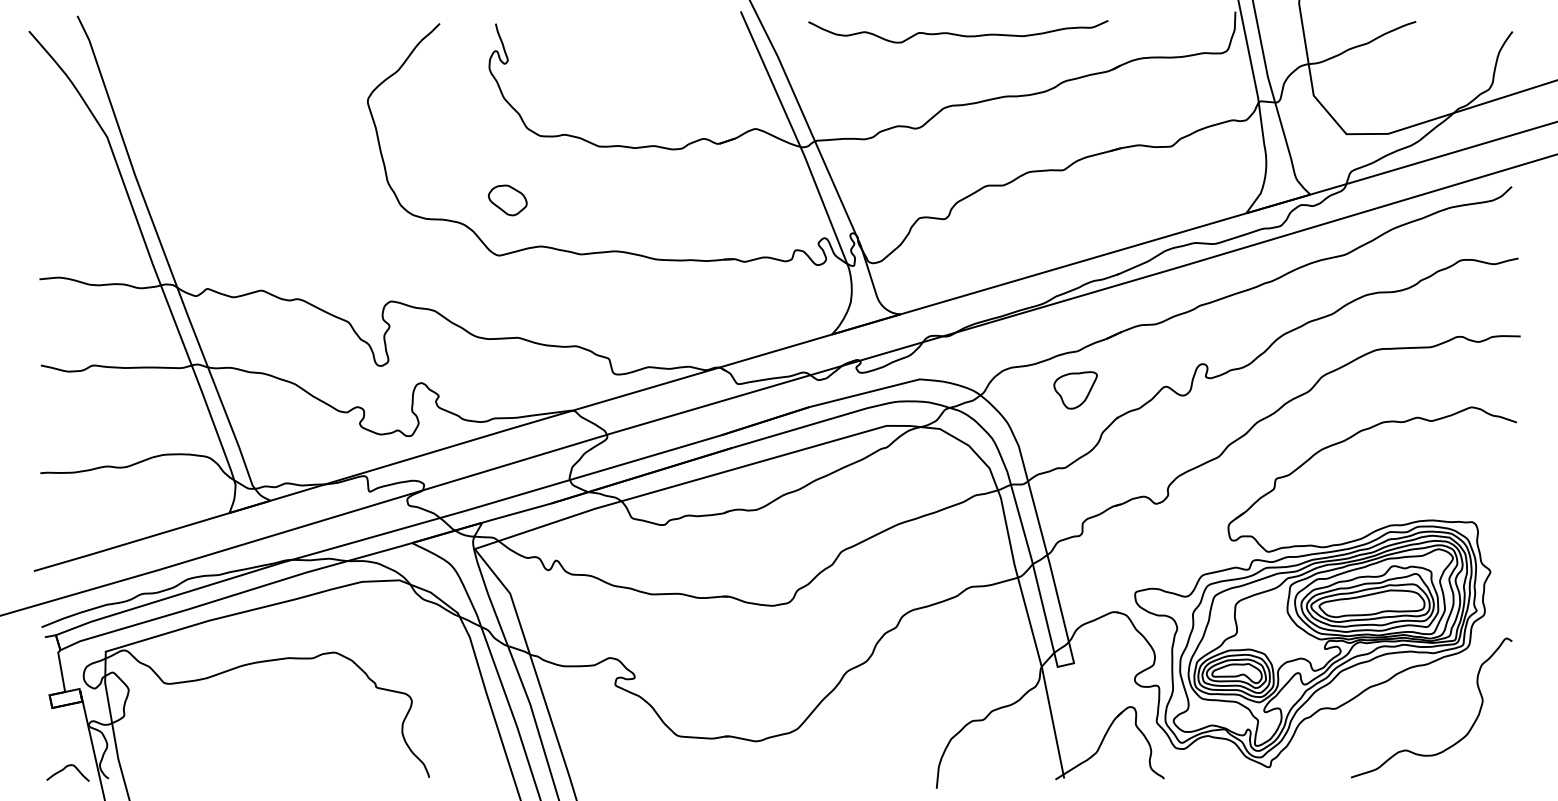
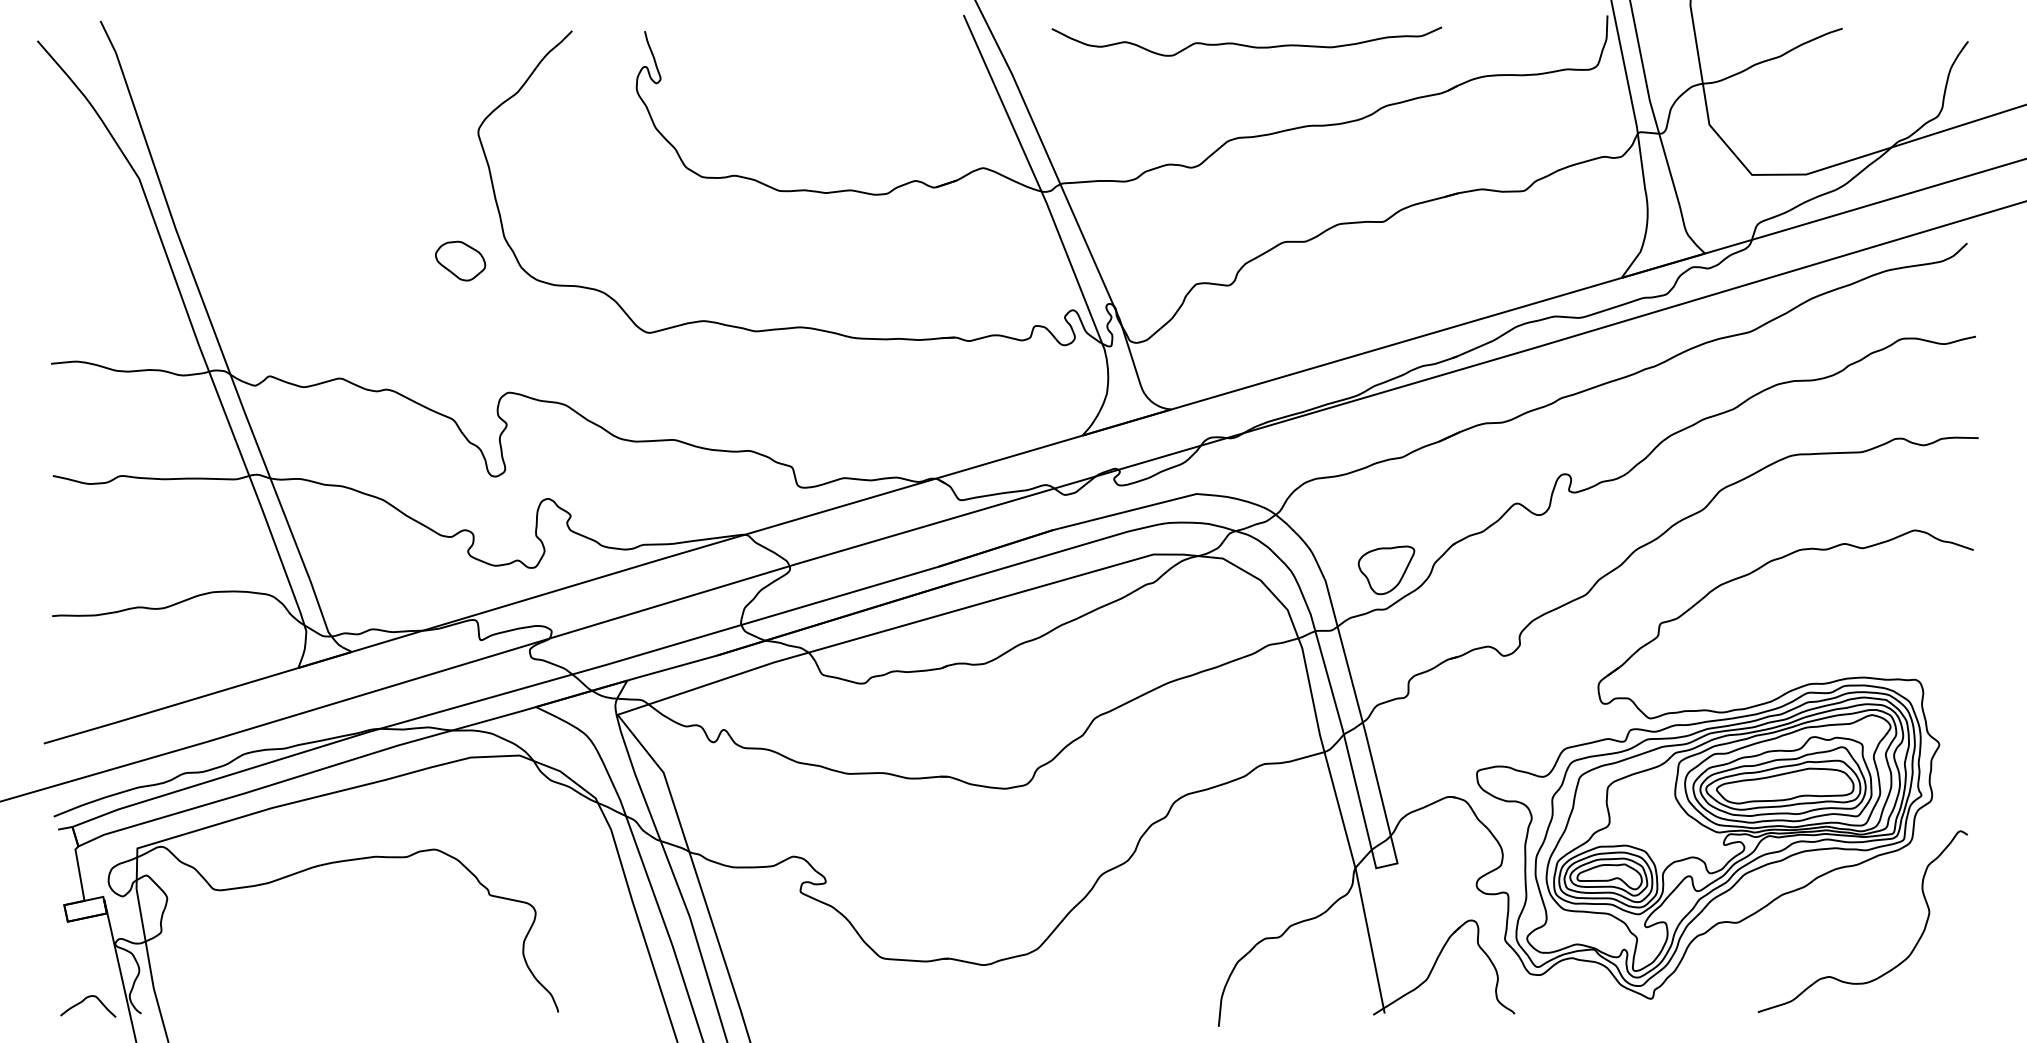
part: (507, 199) -> (460, 260), moved
part: (1075, 390) -> (1386, 570), moved

